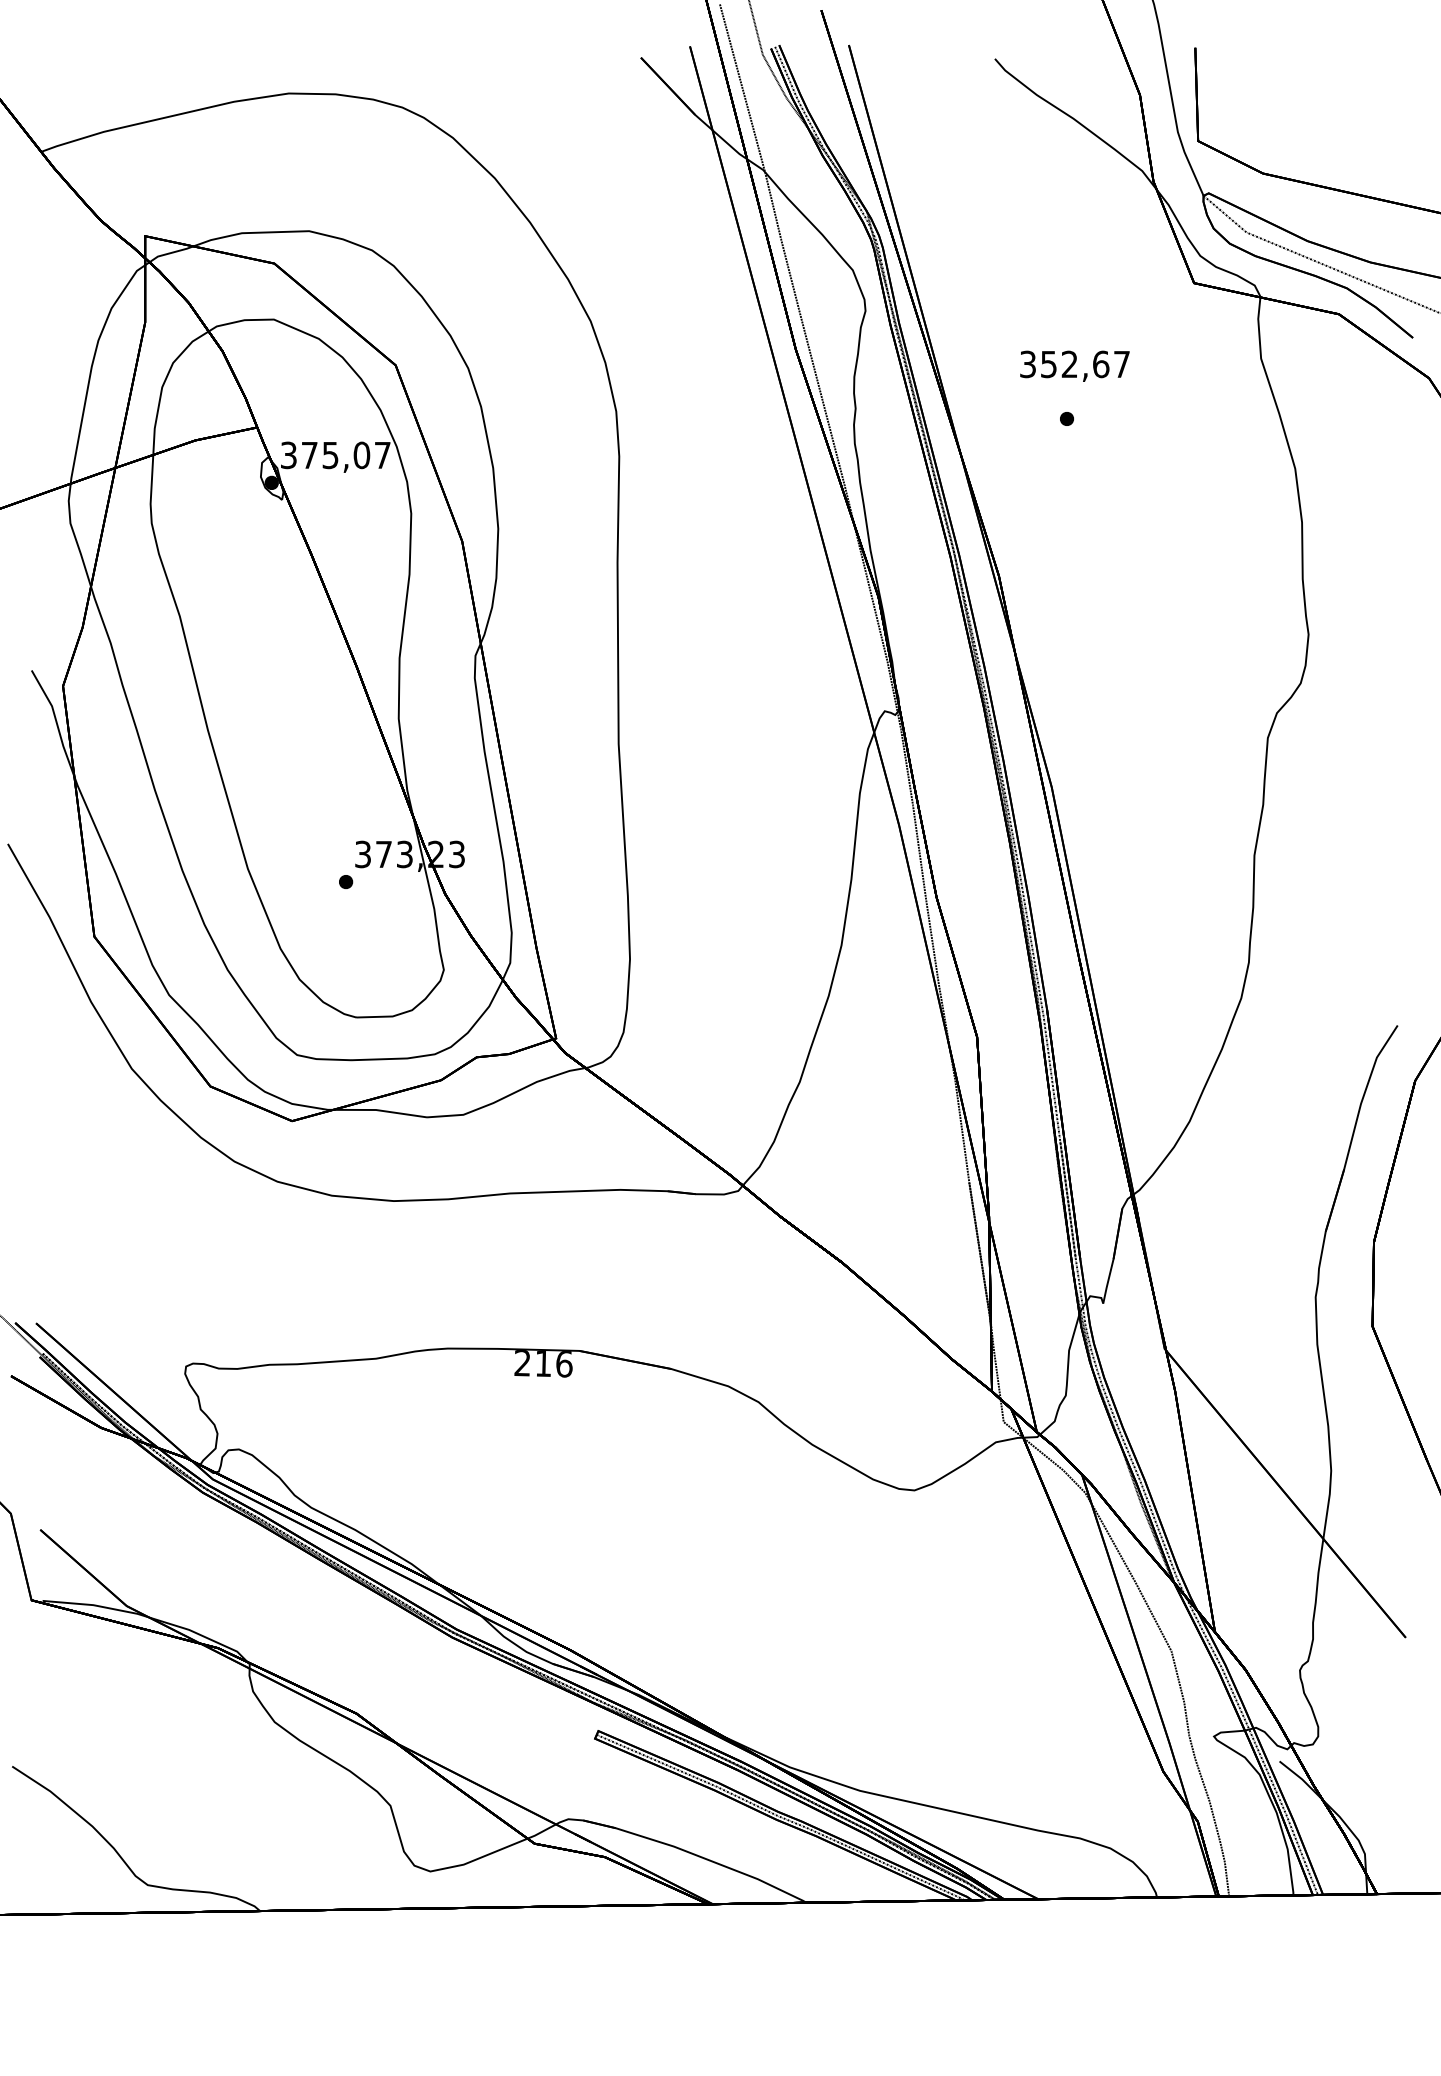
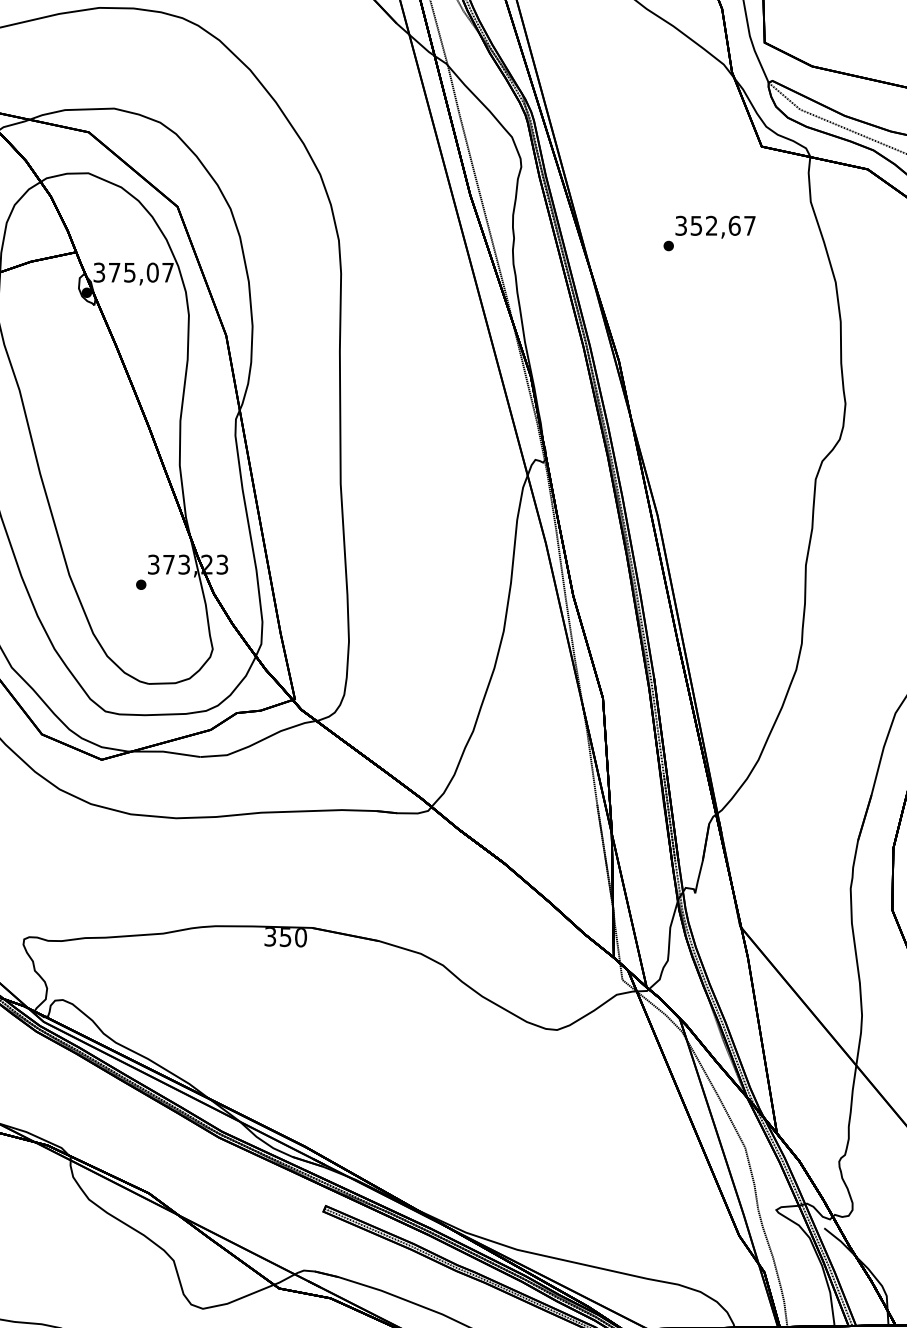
text: (1074, 365) -> (715, 226), moved
text: (543, 1363) -> (285, 937), 216 -> 350

